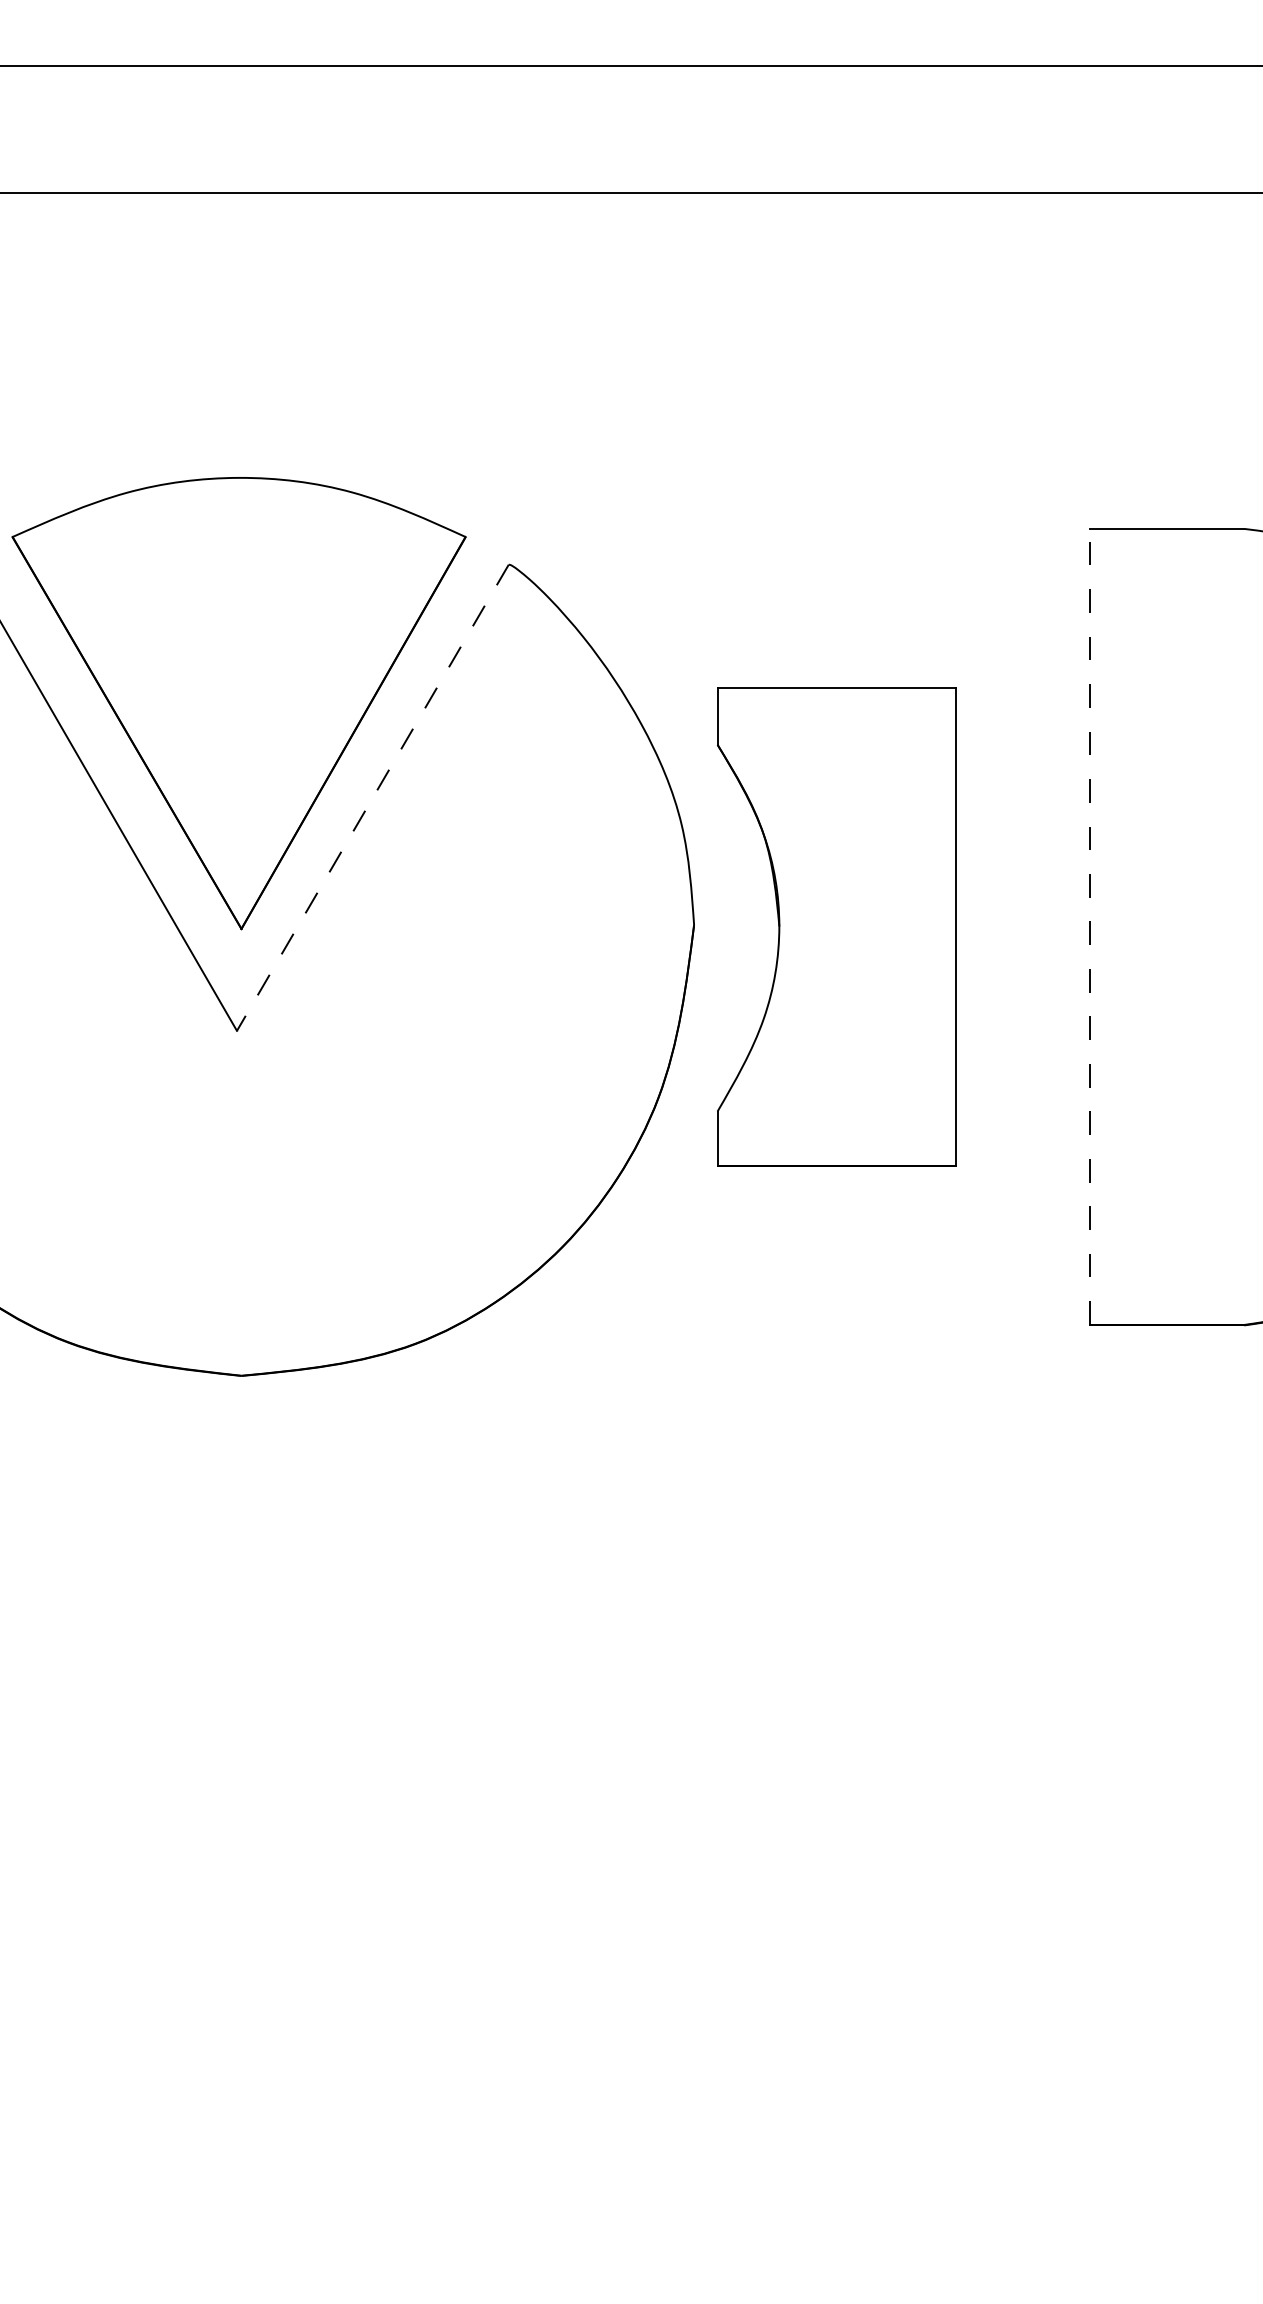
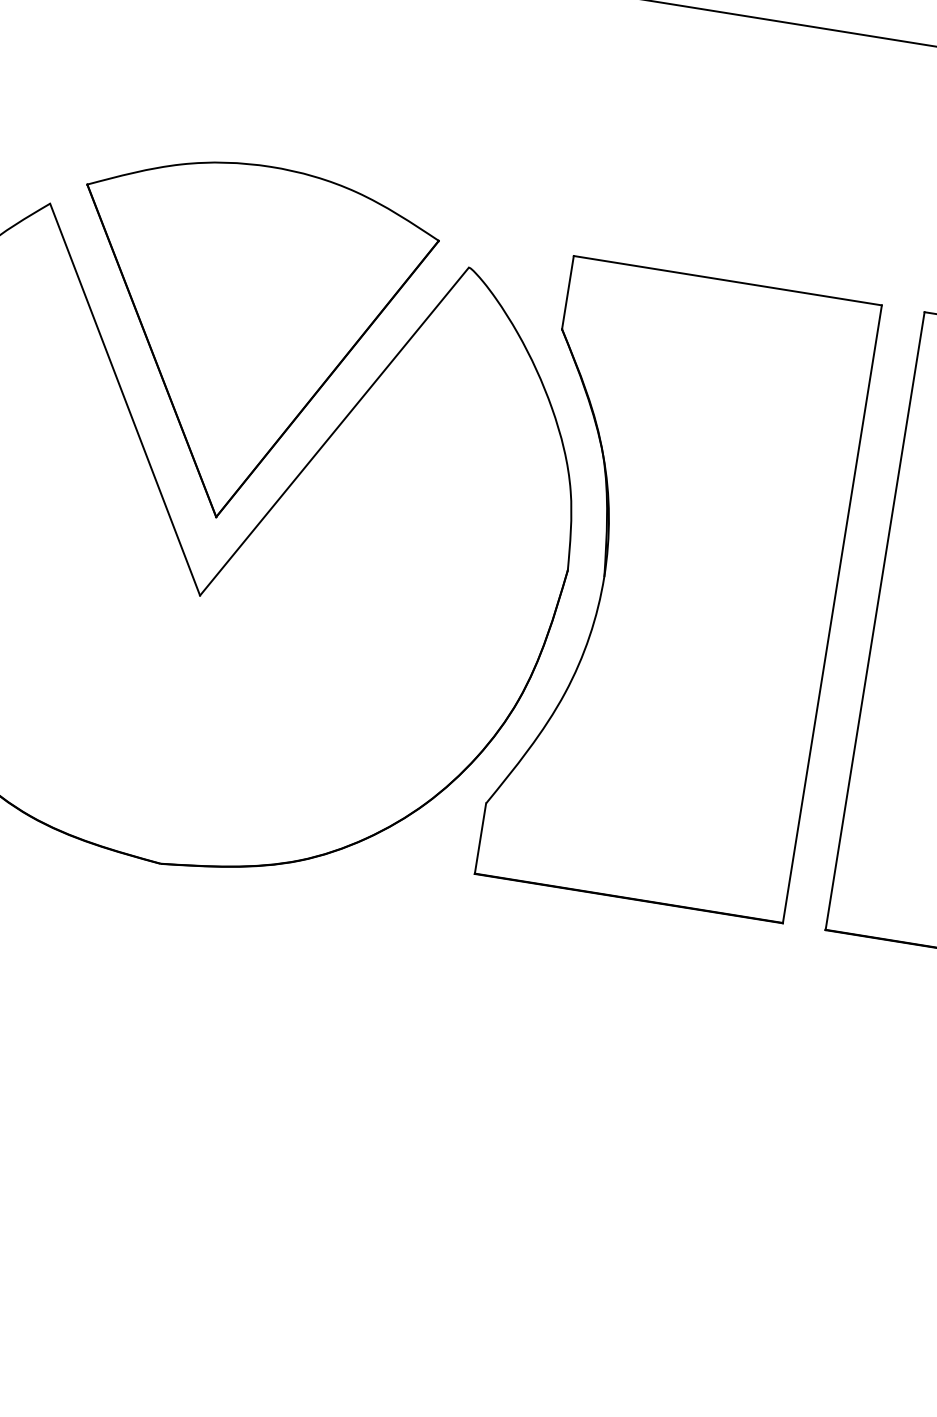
line: (372, 797) -> (334, 431), dashed -> solid
part: (836, 926) -> (678, 589), size x1.67
line: (1090, 926) -> (875, 620), dashed -> solid

